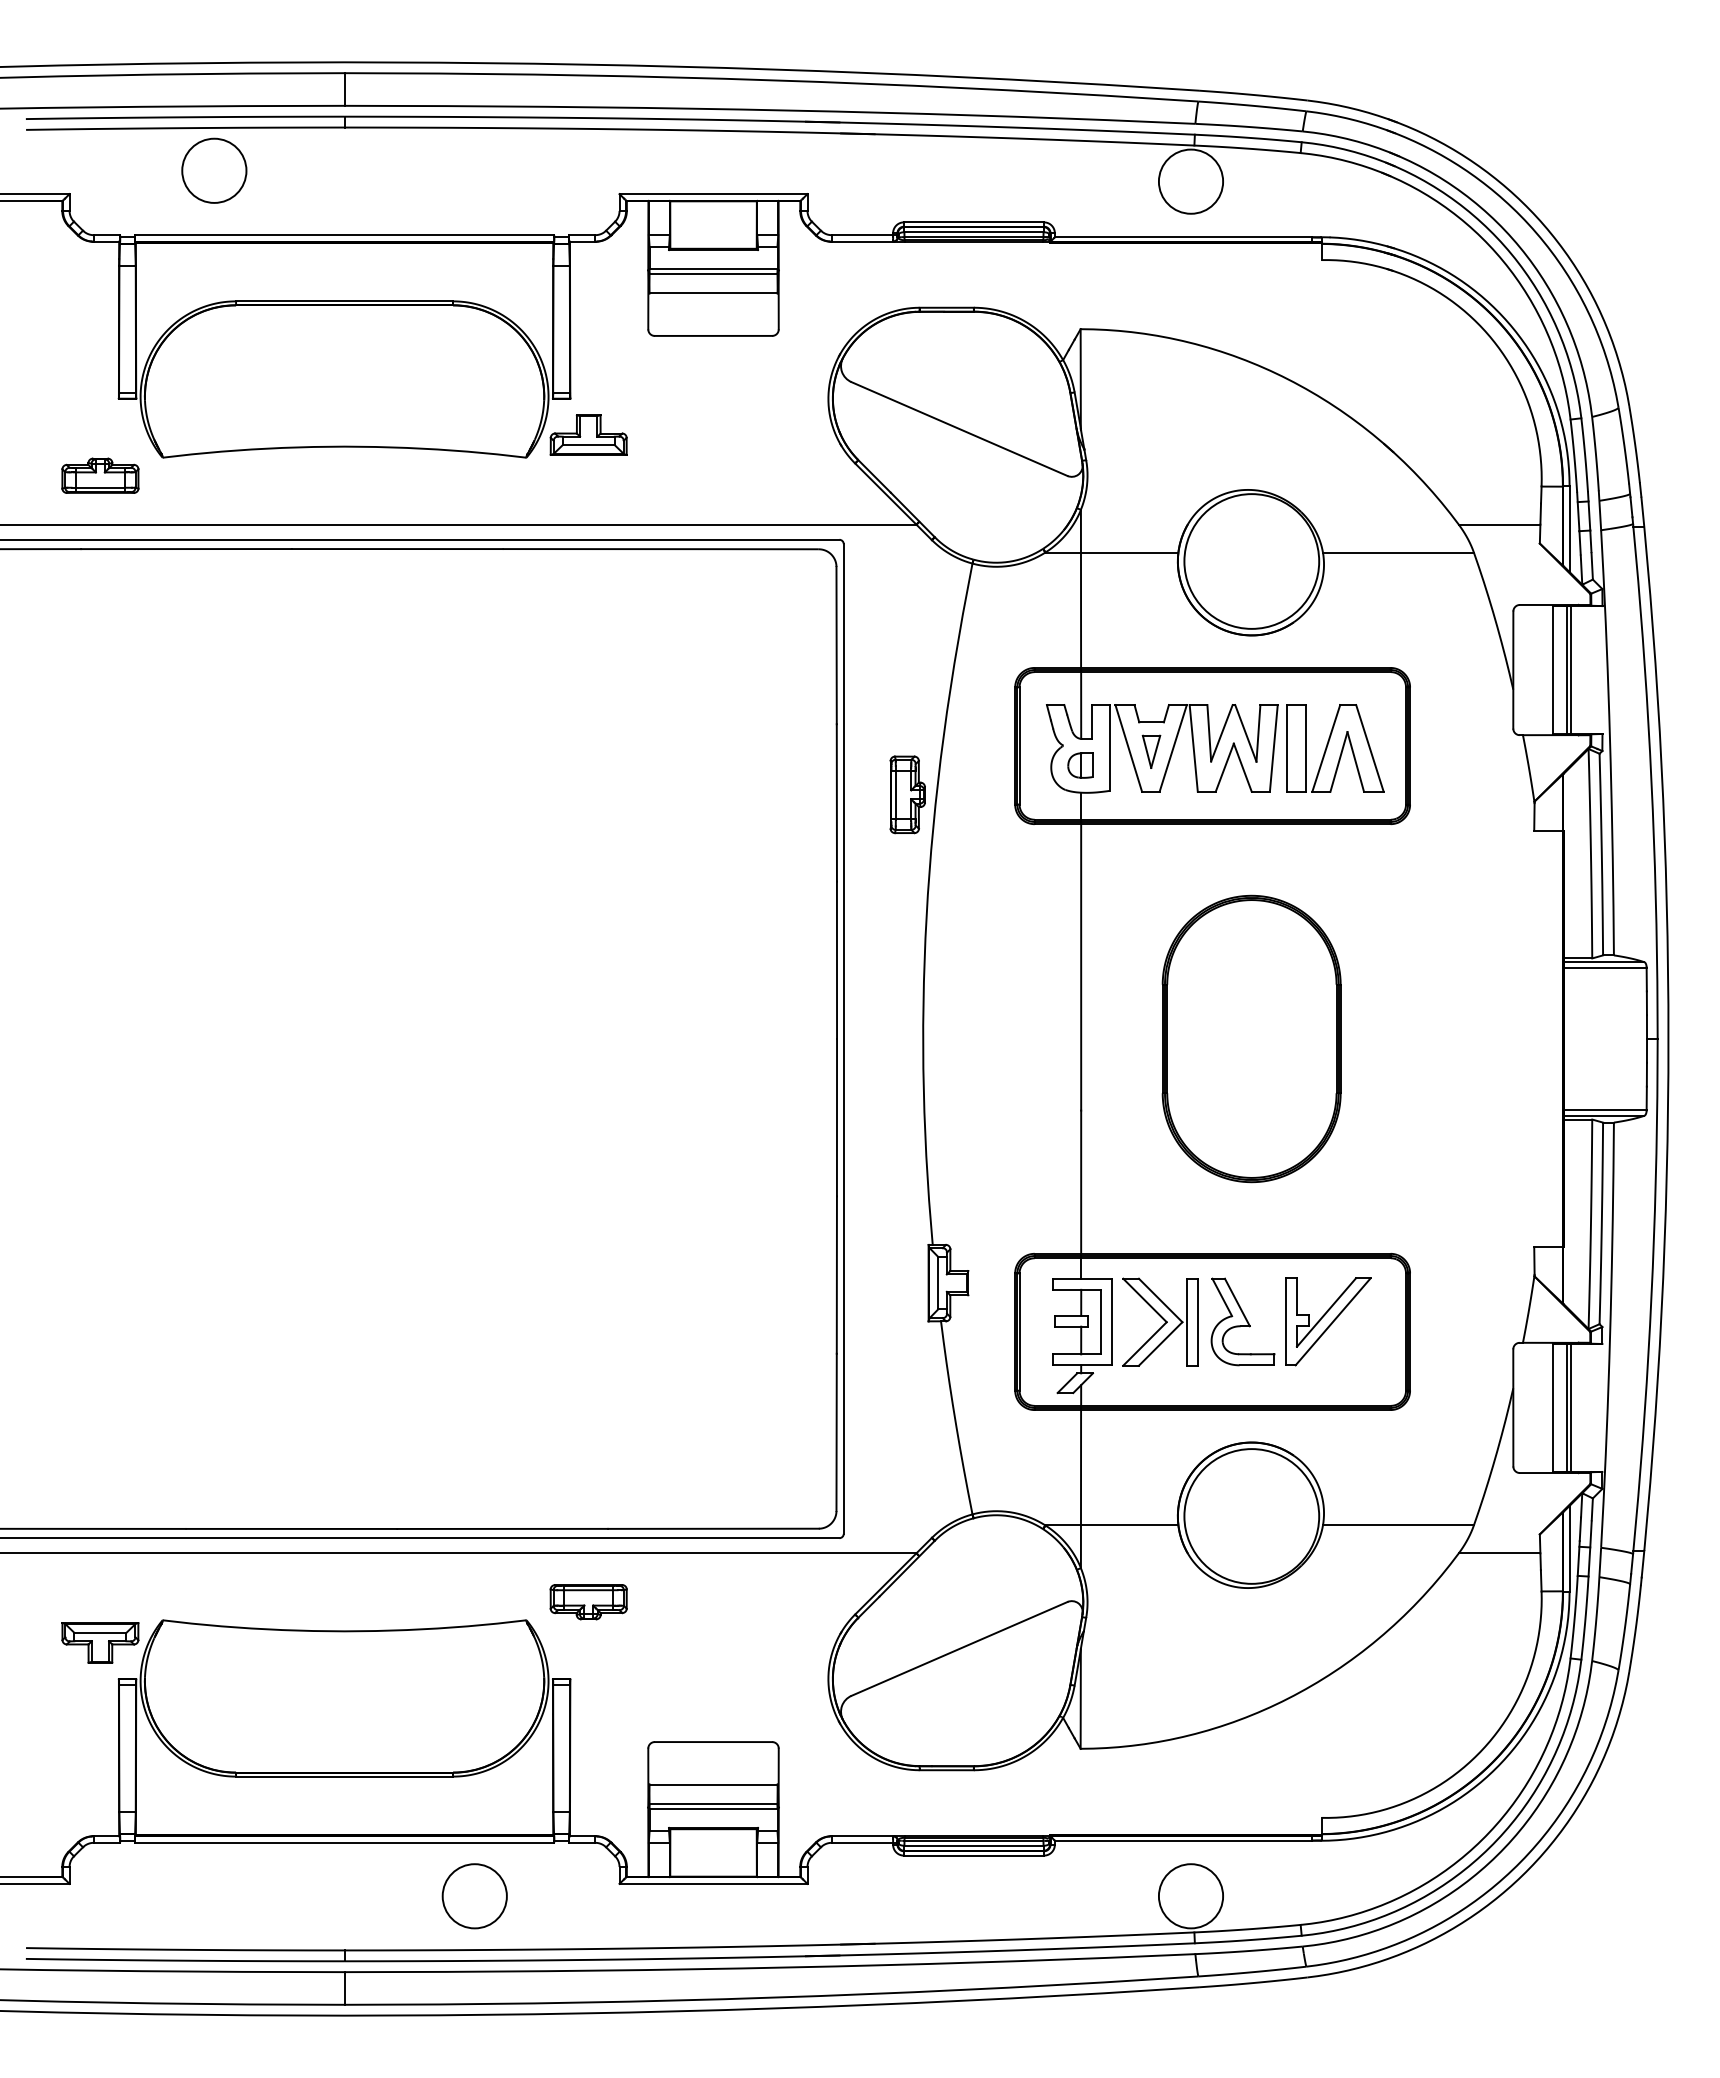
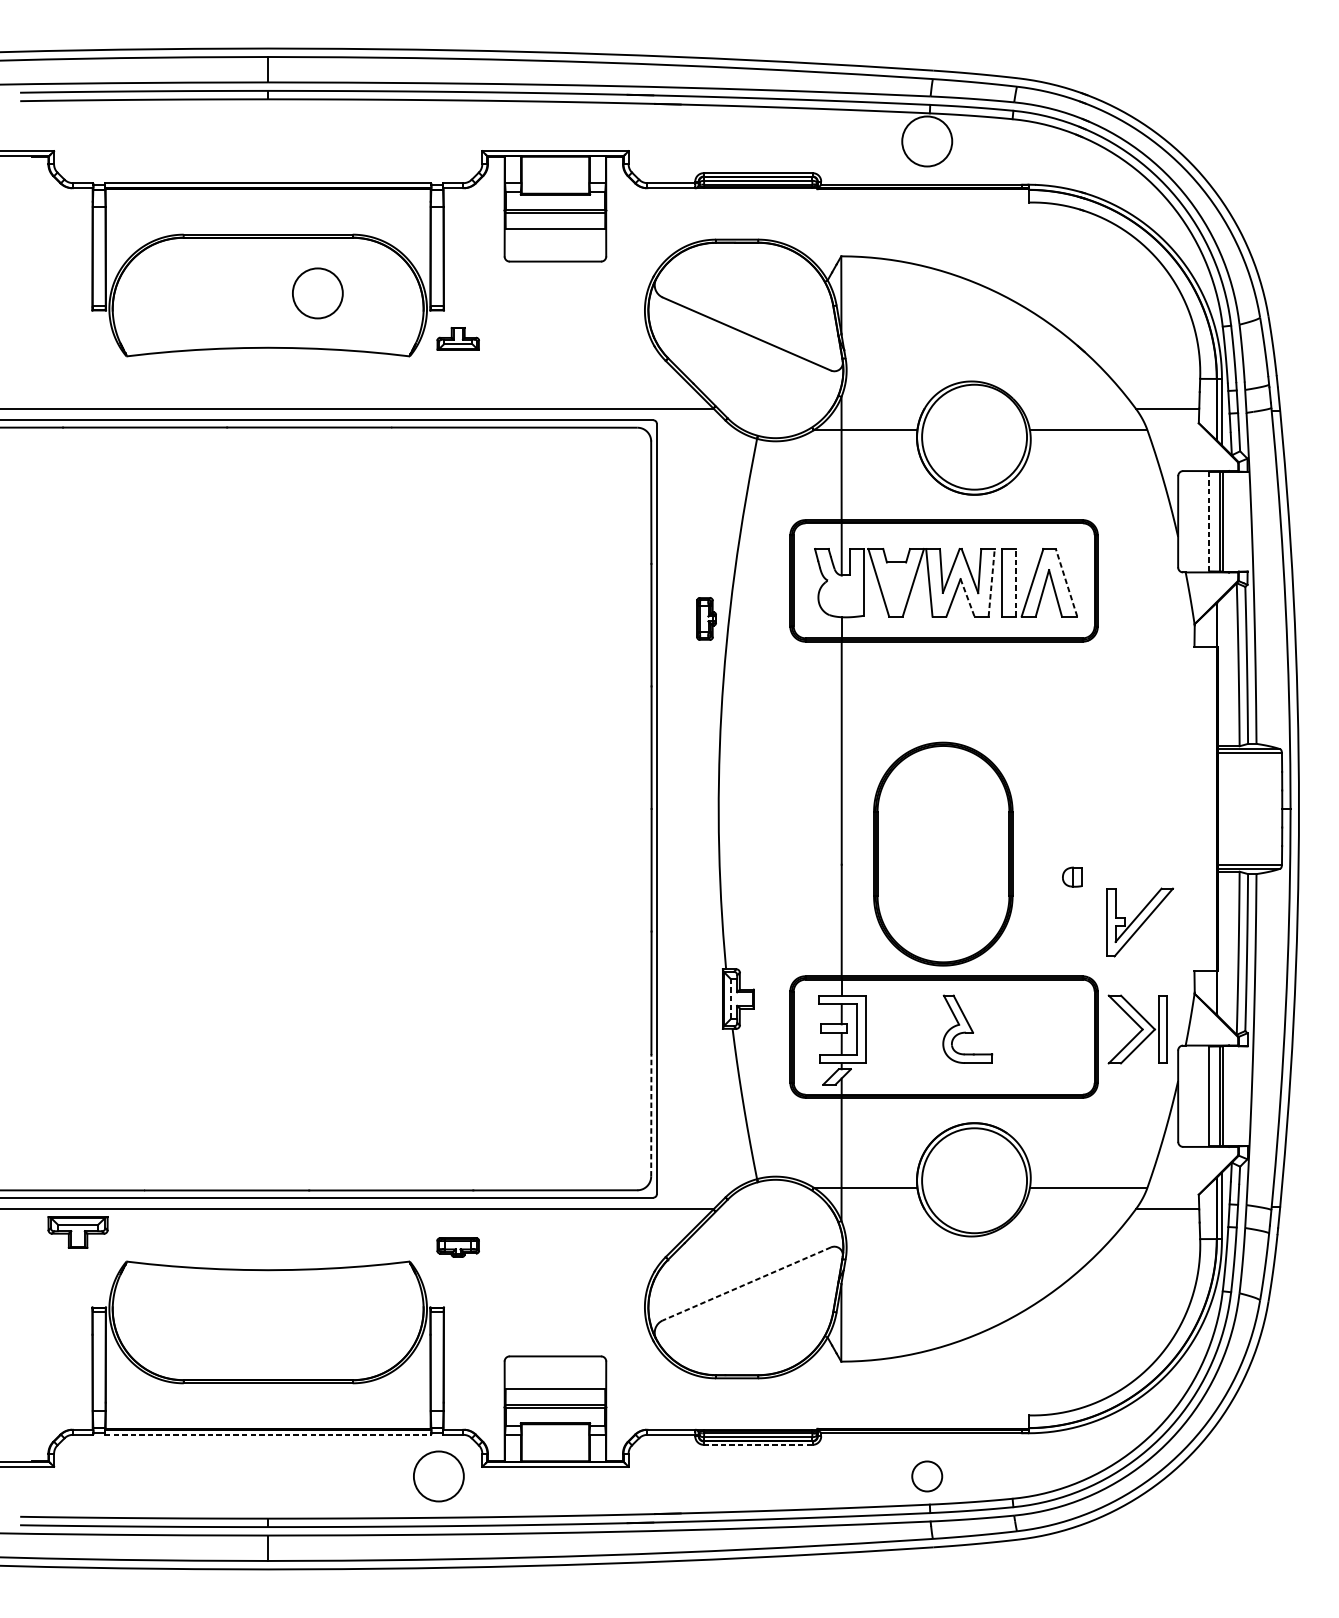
circle: (214, 170) -> (317, 293), moved
part: (588, 434) -> (458, 338), size x0.7
part: (100, 475) -> (78, 370), removed
line: (1553, 670) -> (1209, 522), solid -> dashed
line: (1305, 747) -> (1016, 582), solid -> dashed
line: (1273, 748) -> (991, 582), solid -> dashed
line: (1369, 748) -> (1066, 582), solid -> dashed
part: (1151, 751) -> (896, 585), removed
part: (1080, 765) -> (1072, 877), moved
line: (1242, 767) -> (967, 597), solid -> dashed
part: (907, 794) -> (706, 618), size x0.7
part: (1251, 1038) -> (943, 853), moved
line: (938, 1283) -> (730, 999), solid -> dashed
part: (1160, 1321) -> (1137, 1028), moved
part: (1328, 1321) -> (1140, 922), moved
line: (836, 1432) -> (651, 1115), solid -> dashed
part: (588, 1602) -> (458, 1247), size x0.7
part: (100, 1642) -> (78, 1232), moved
line: (959, 1648) -> (746, 1283), solid -> dashed
line: (344, 1842) -> (268, 1434), solid -> dashed
line: (974, 1855) -> (758, 1444), solid -> dashed
circle: (474, 1896) -> (438, 1476), moved
circle: (1190, 1896) -> (926, 1476), size x0.6

